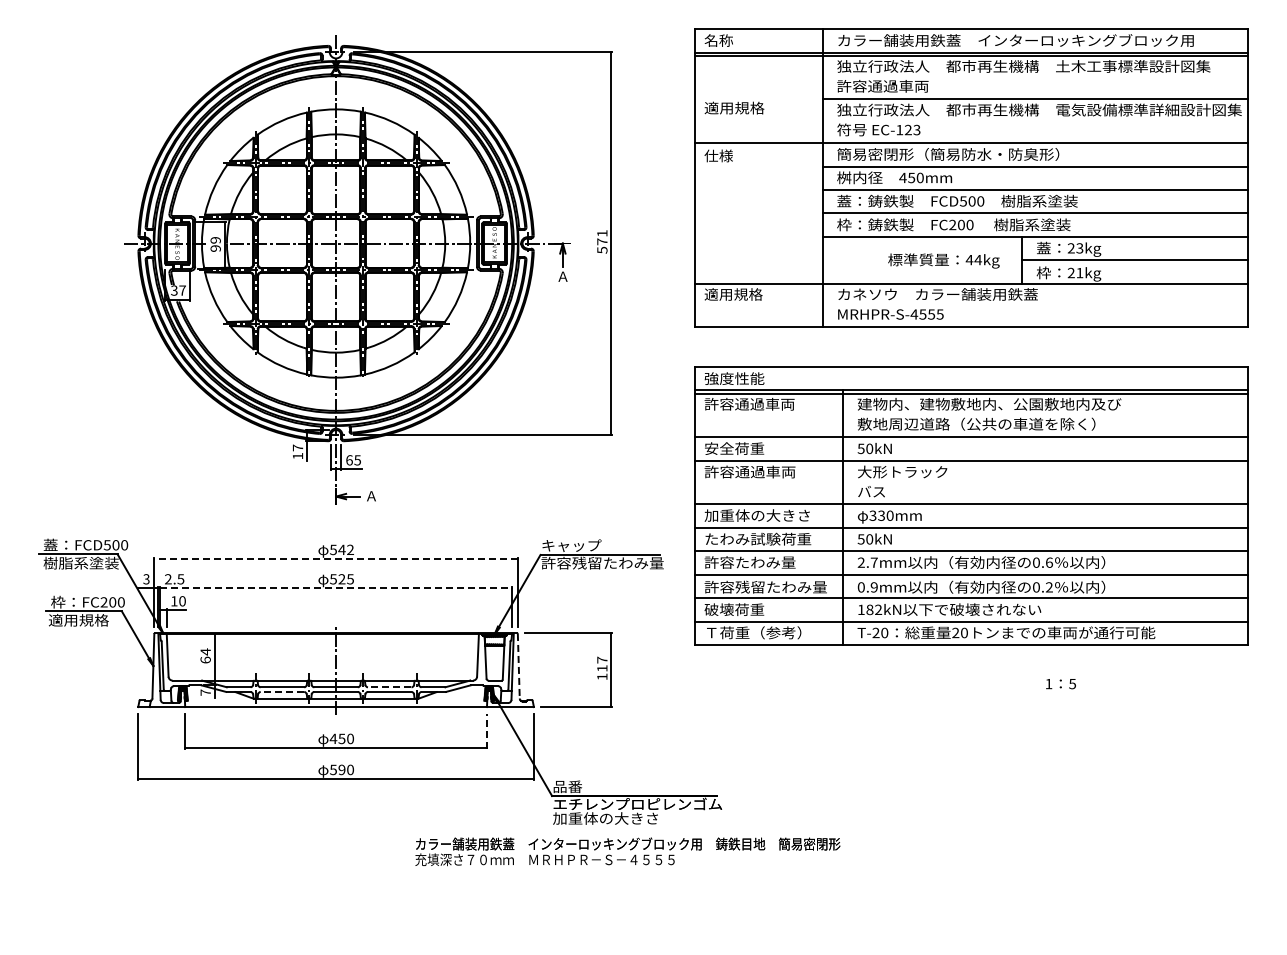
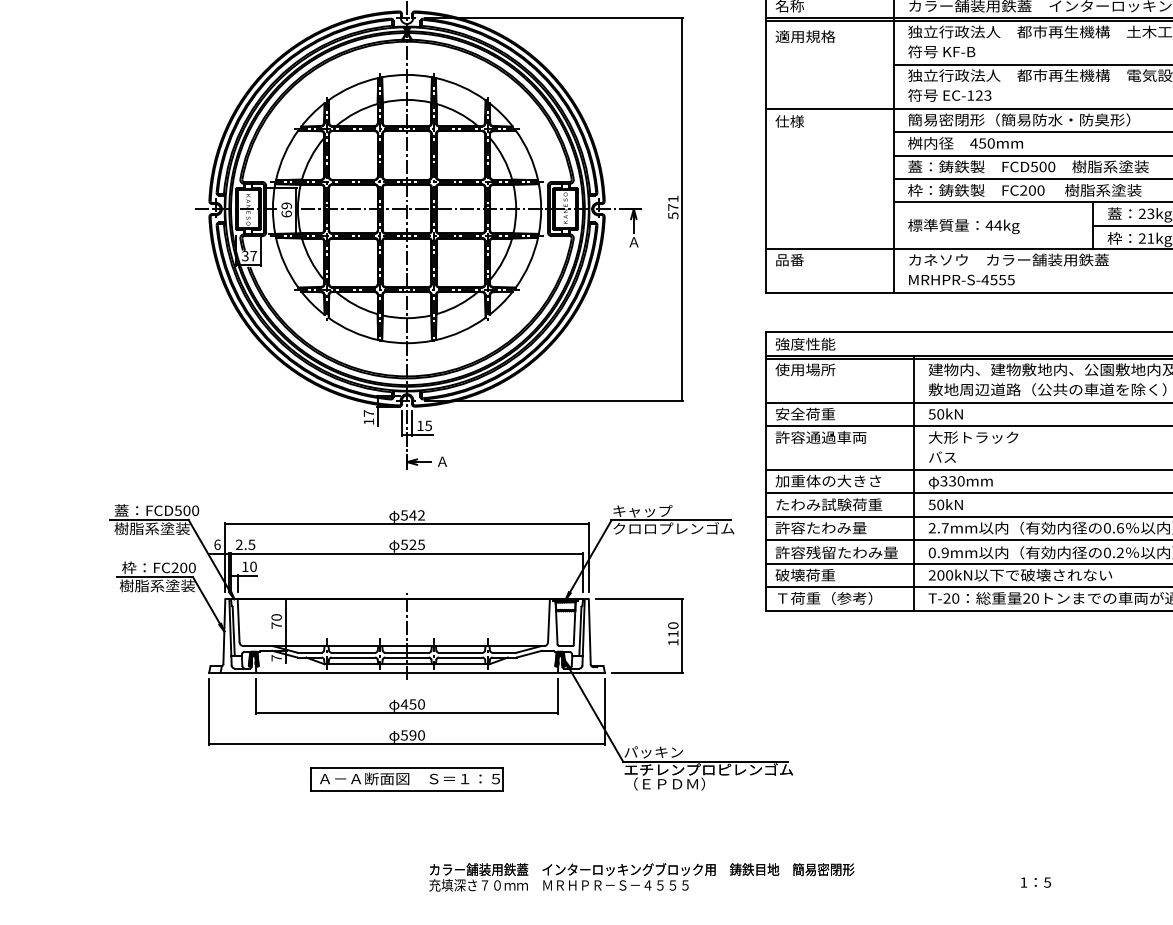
text: (882, 86) -> (953, 52), 許容通過車両 -> 符号 KF-B
text: (734, 107) -> (805, 36), moved
text: (215, 248) -> (286, 214), 99 -> 69
text: (943, 260) -> (963, 226), moved
text: (733, 294) -> (804, 260), 適用規格 -> 品番
text: (749, 403) -> (820, 369), 許容通過車両 -> 使用場所
text: (349, 460) -> (420, 426), 65 -> 15
line: (336, 558) -> (407, 524), dashed -> solid
text: (602, 562) -> (673, 528), 許容残留たわみ量 -> クロロプレンゴム
text: (146, 579) -> (217, 545), 3 -> 6
line: (336, 588) -> (407, 554), dashed -> solid
text: (869, 609) -> (940, 575), 182kN -> 200kN
text: (85, 620) -> (156, 586), 適用規格 -> 樹脂系塗装
text: (205, 655) -> (276, 621), 64 -> 70
text: (602, 659) -> (673, 625), 117 -> 110
line: (518, 666) -> (589, 632), dashed -> solid
text: (1060, 684) -> (1035, 883), moved
line: (389, 687) -> (460, 653), dashed -> solid
line: (282, 692) -> (353, 658), dashed -> solid
line: (486, 731) -> (557, 697), dashed -> solid
text: (582, 786) -> (653, 752), 品番 -> パッキン
part: (335, 813) -> (406, 779), added
text: (605, 818) -> (676, 784), 加重体の大きさ -> （ＥＰＤＭ）
text: (627, 851) -> (641, 877), moved

